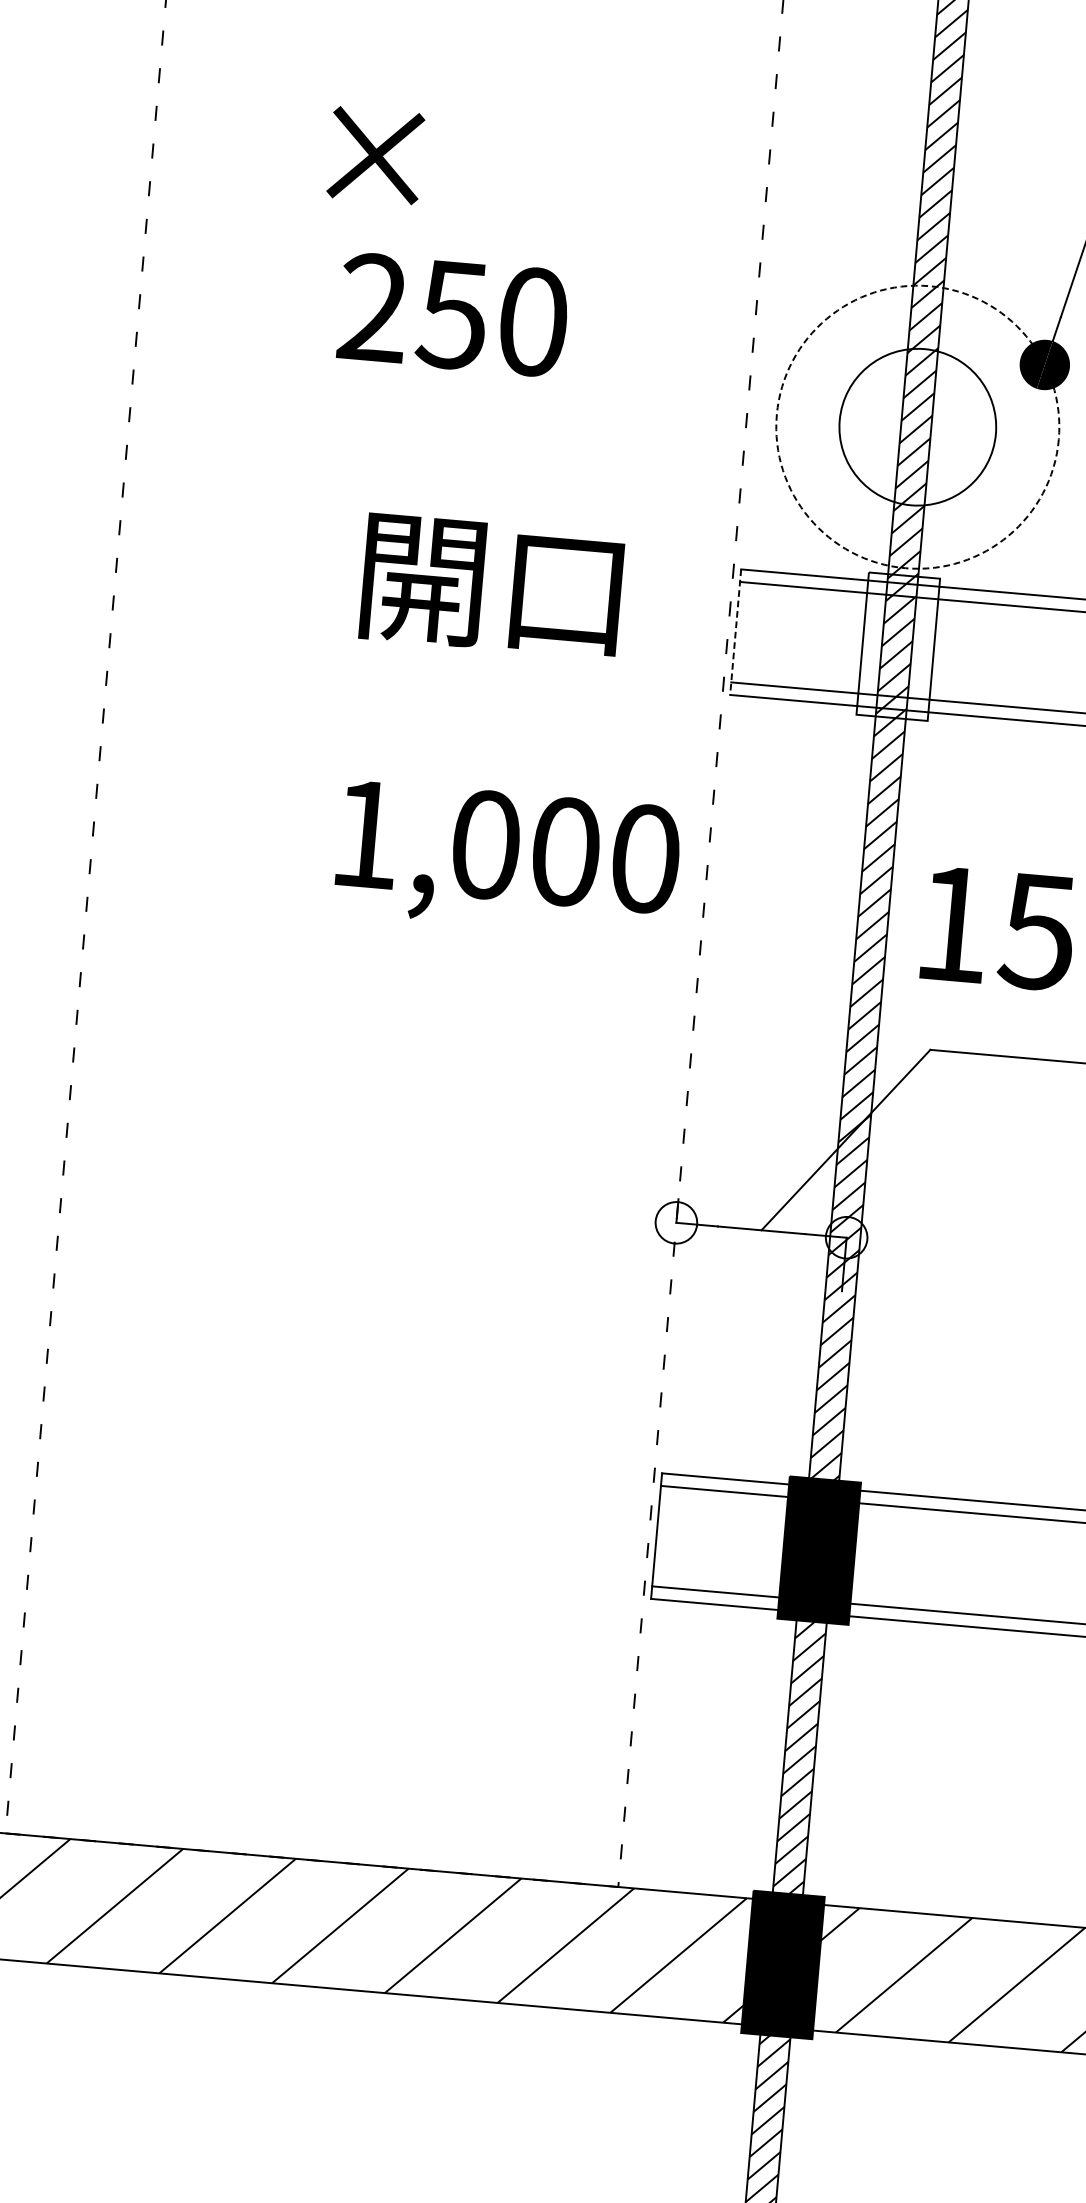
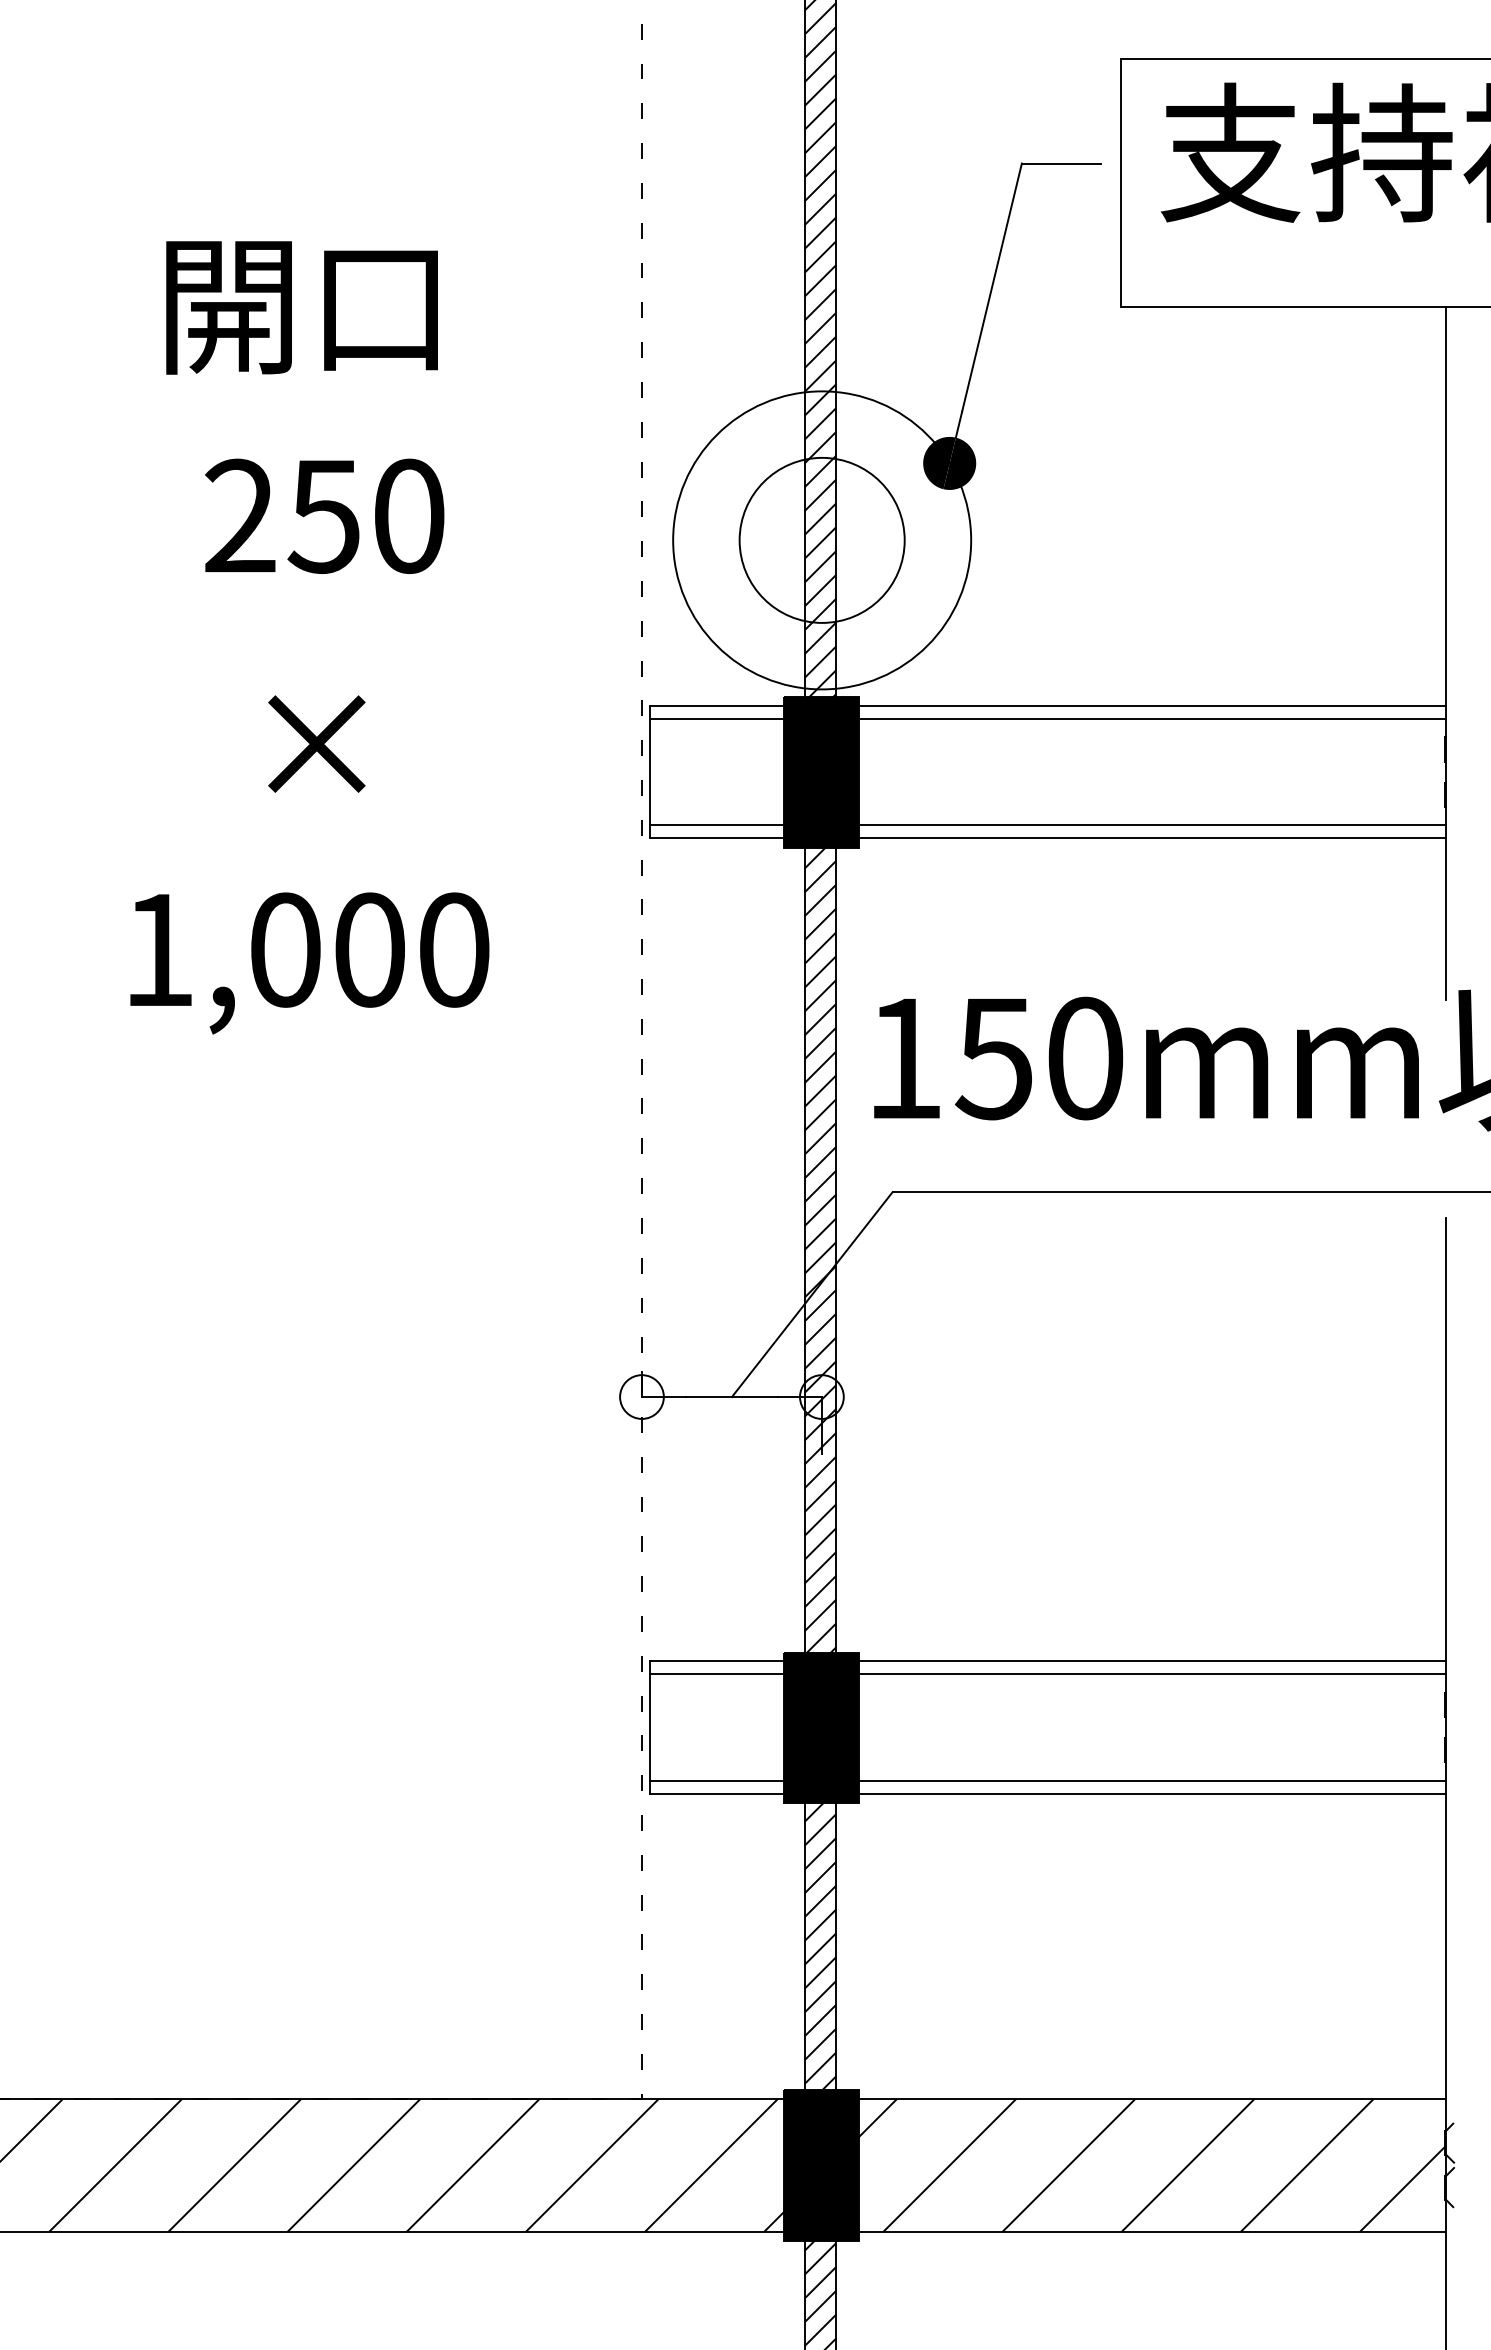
text: (444, 163) -> (301, 307), × -> 開口
text: (453, 314) -> (324, 515), moved
circle: (918, 427) -> (822, 540), dashed -> solid
text: (492, 586) -> (390, 746), 開口 -> ×
line: (735, 632) -> (649, 772), dashed -> solid
fill: (897, 646) -> (821, 772), added
text: (507, 859) -> (309, 963), moved

